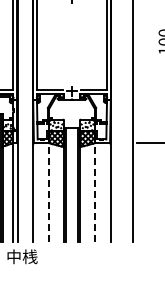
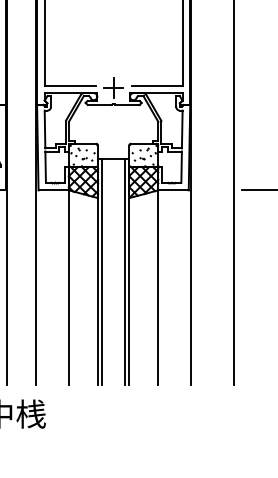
line: (49, 192) -> (69, 287), dashed -> solid
line: (94, 192) -> (157, 287), dashed -> solid

